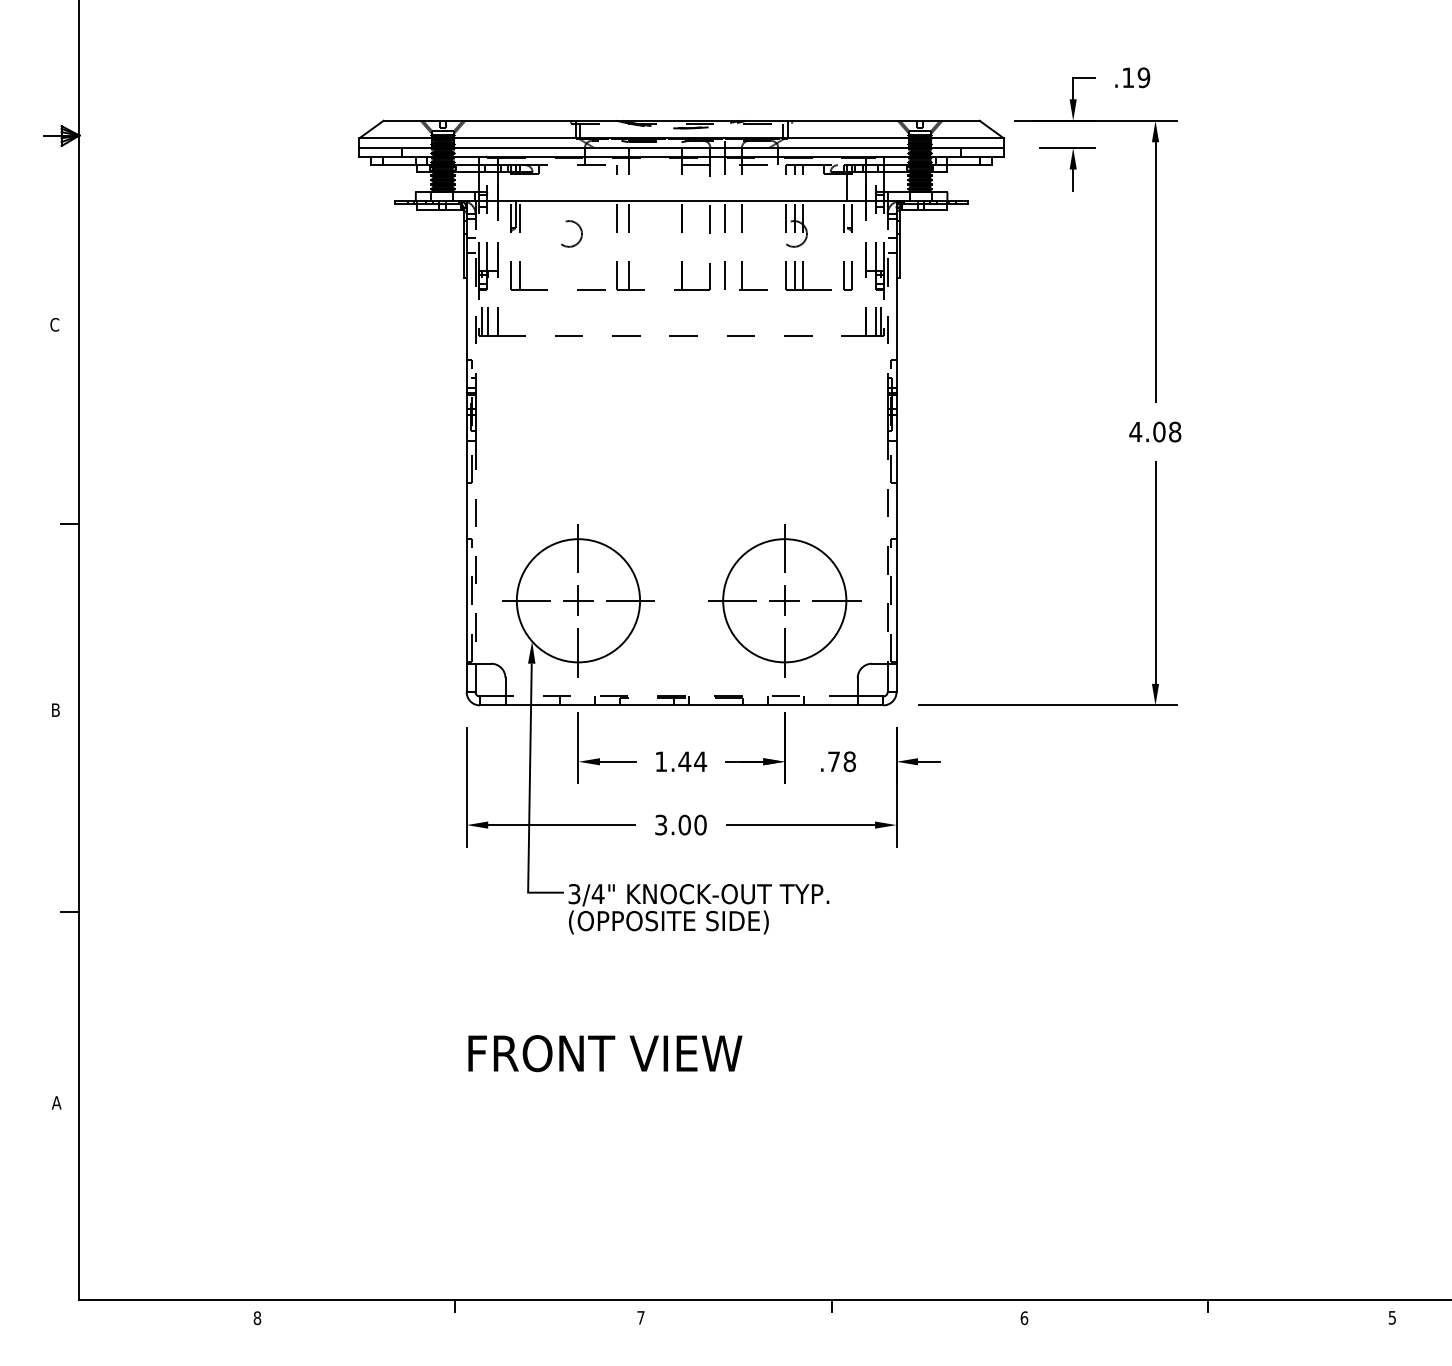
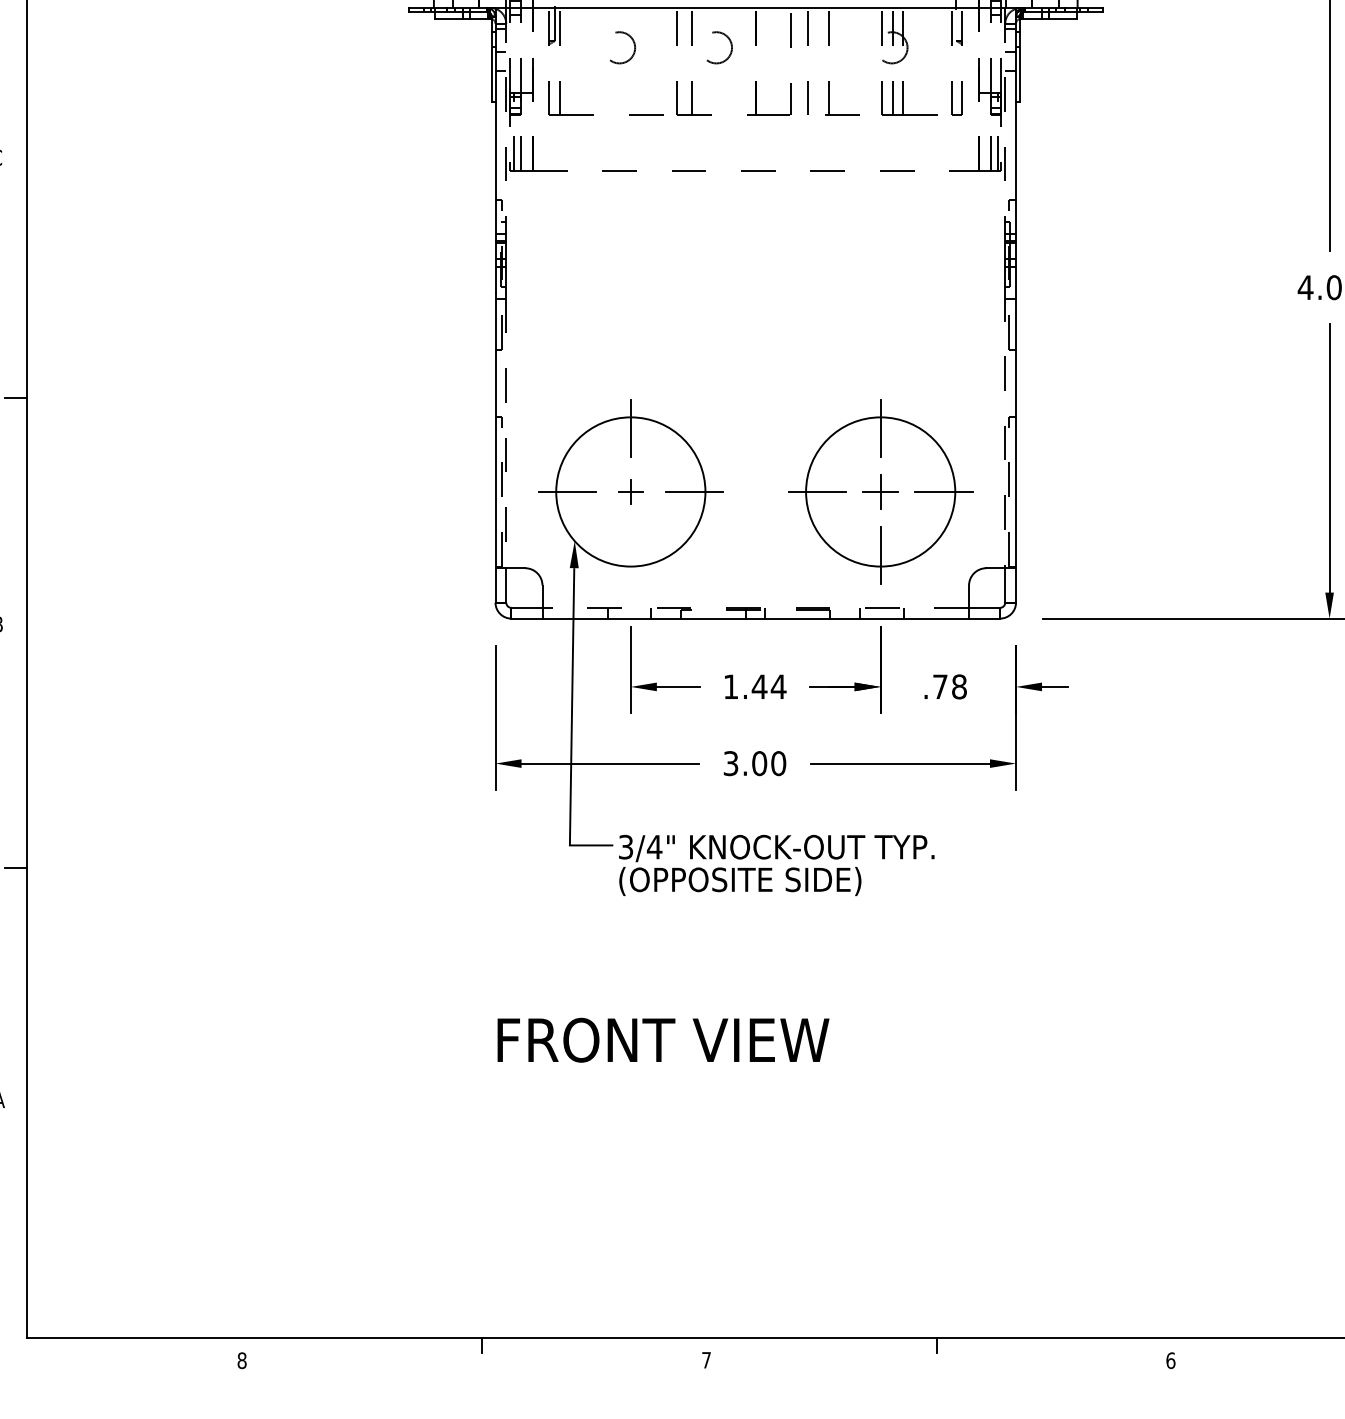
circle: (651, 233) -> (719, 47), added
part: (578, 600) -> (630, 491), size x0.7
line: (578, 652) -> (630, 554), removed

